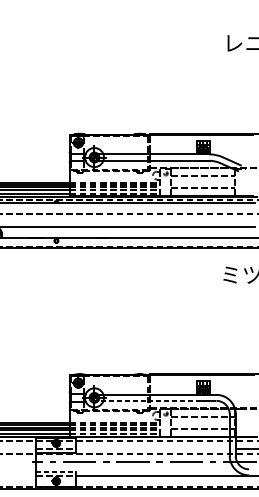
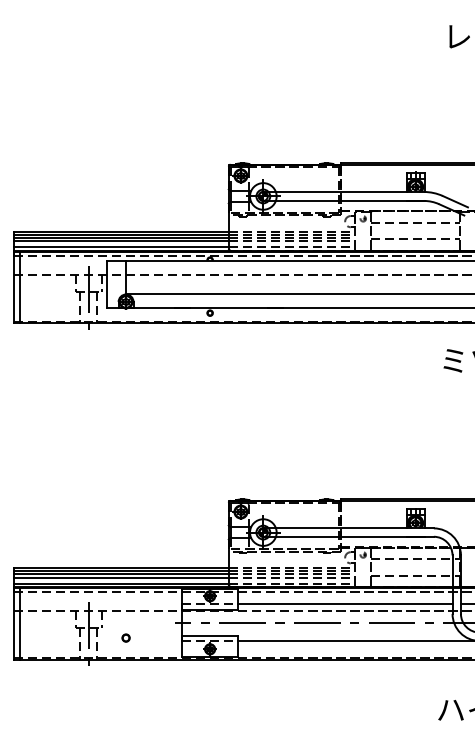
line: (155, 400) -> (348, 536), dashed -> solid
line: (153, 449) -> (345, 604), added
line: (56, 471) -> (210, 635), dashed -> solid

